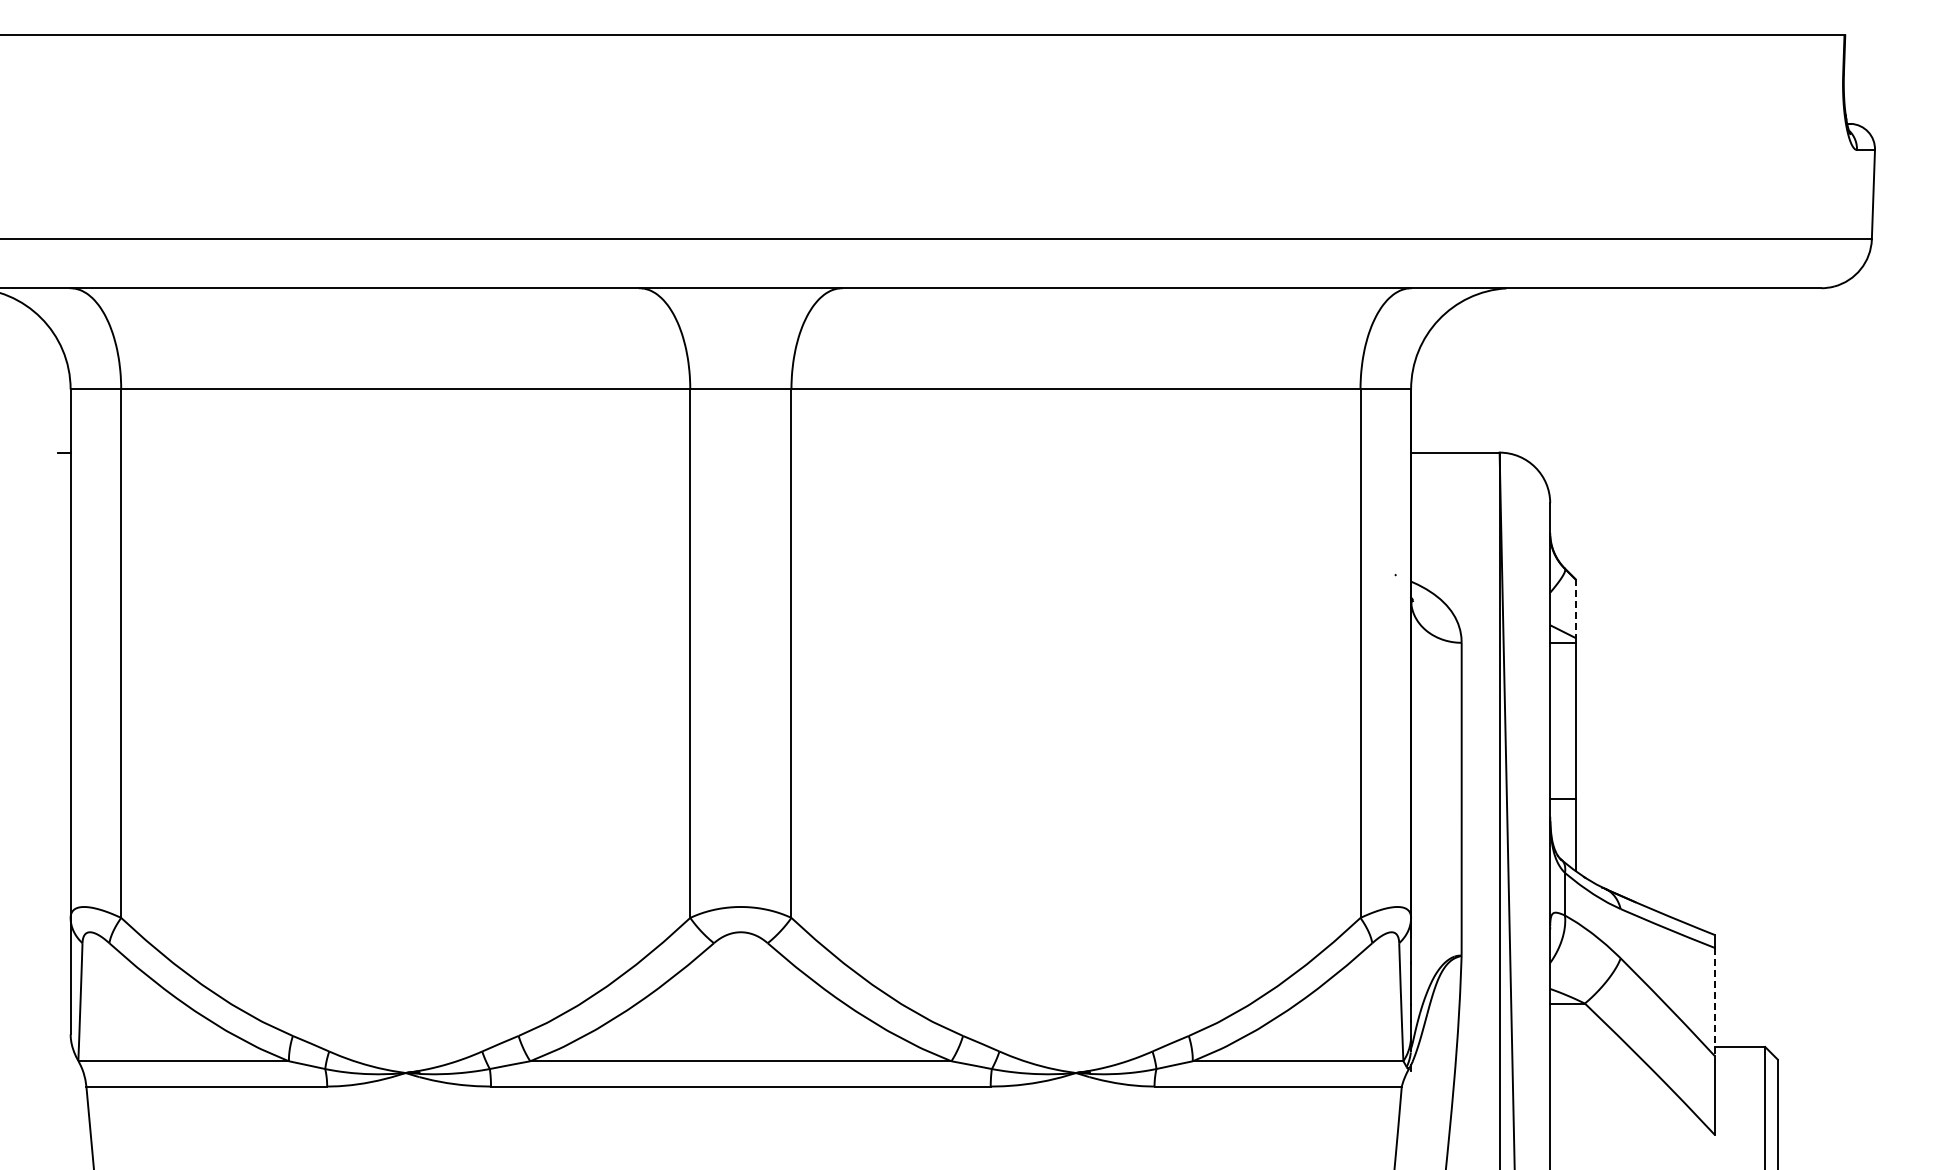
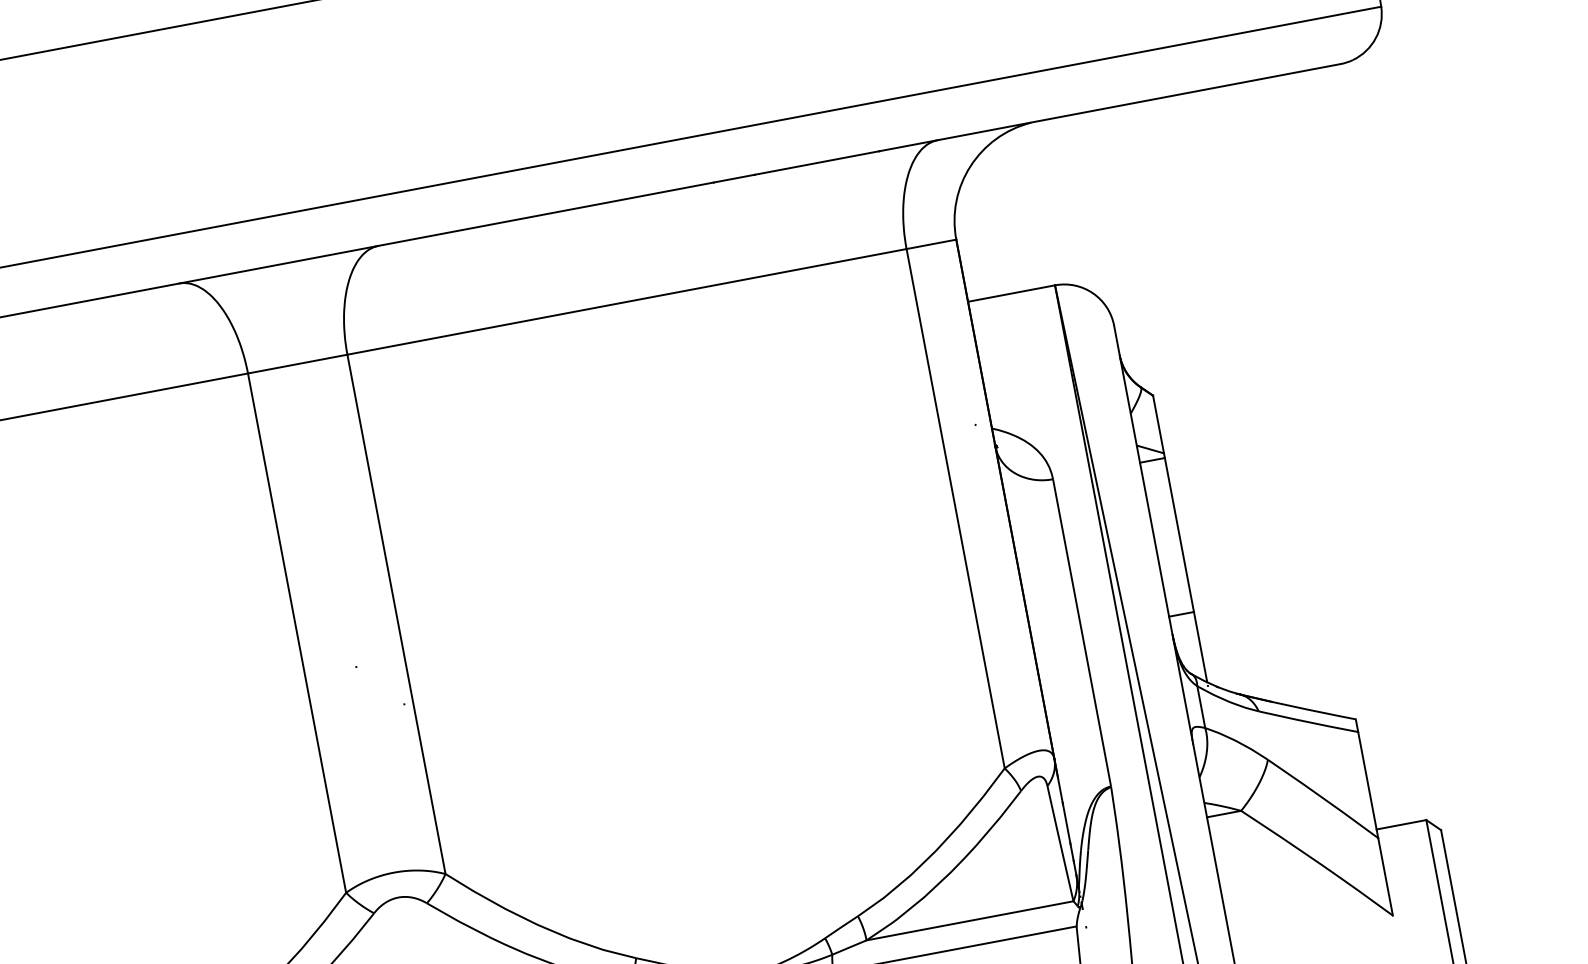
line: (1575, 609) -> (1158, 425), dashed -> solid
line: (1714, 1001) -> (1368, 784), dashed -> solid

